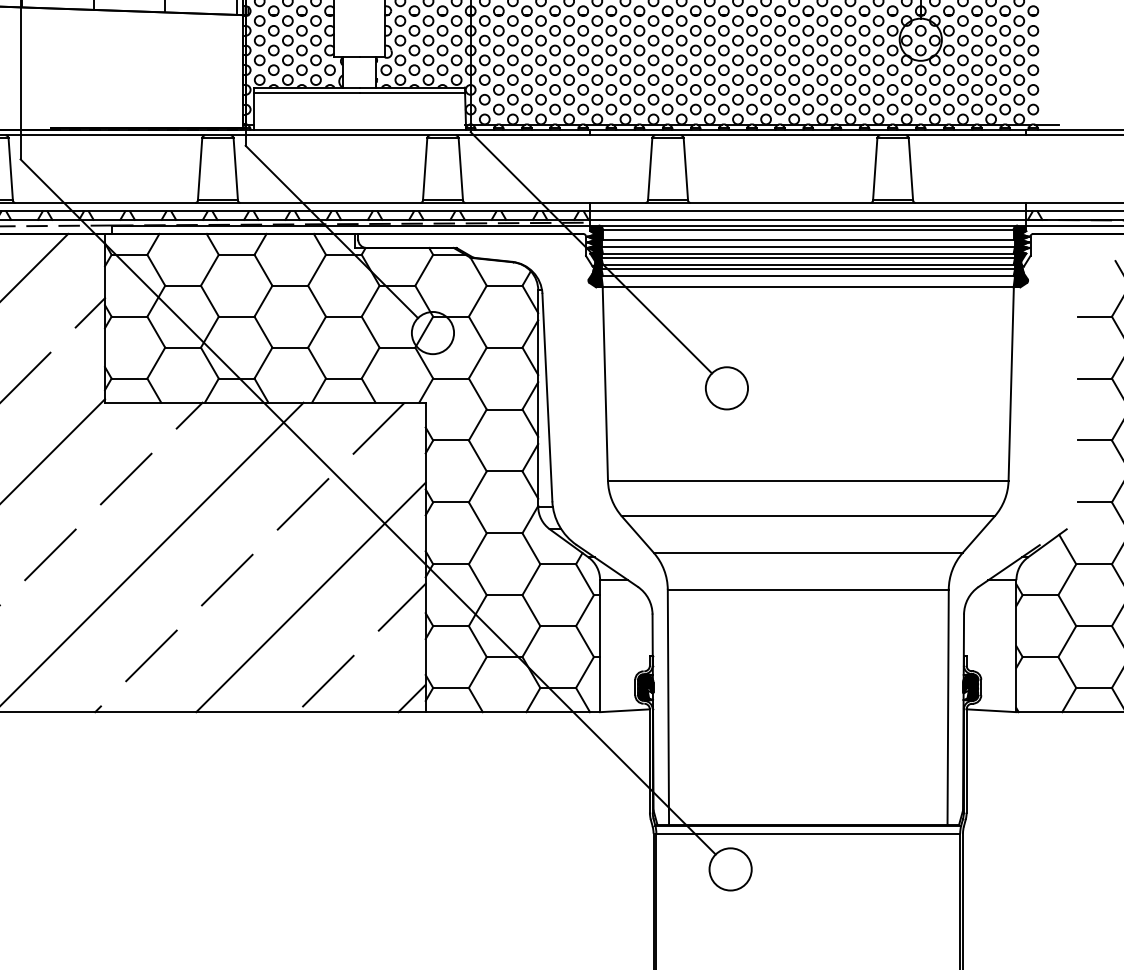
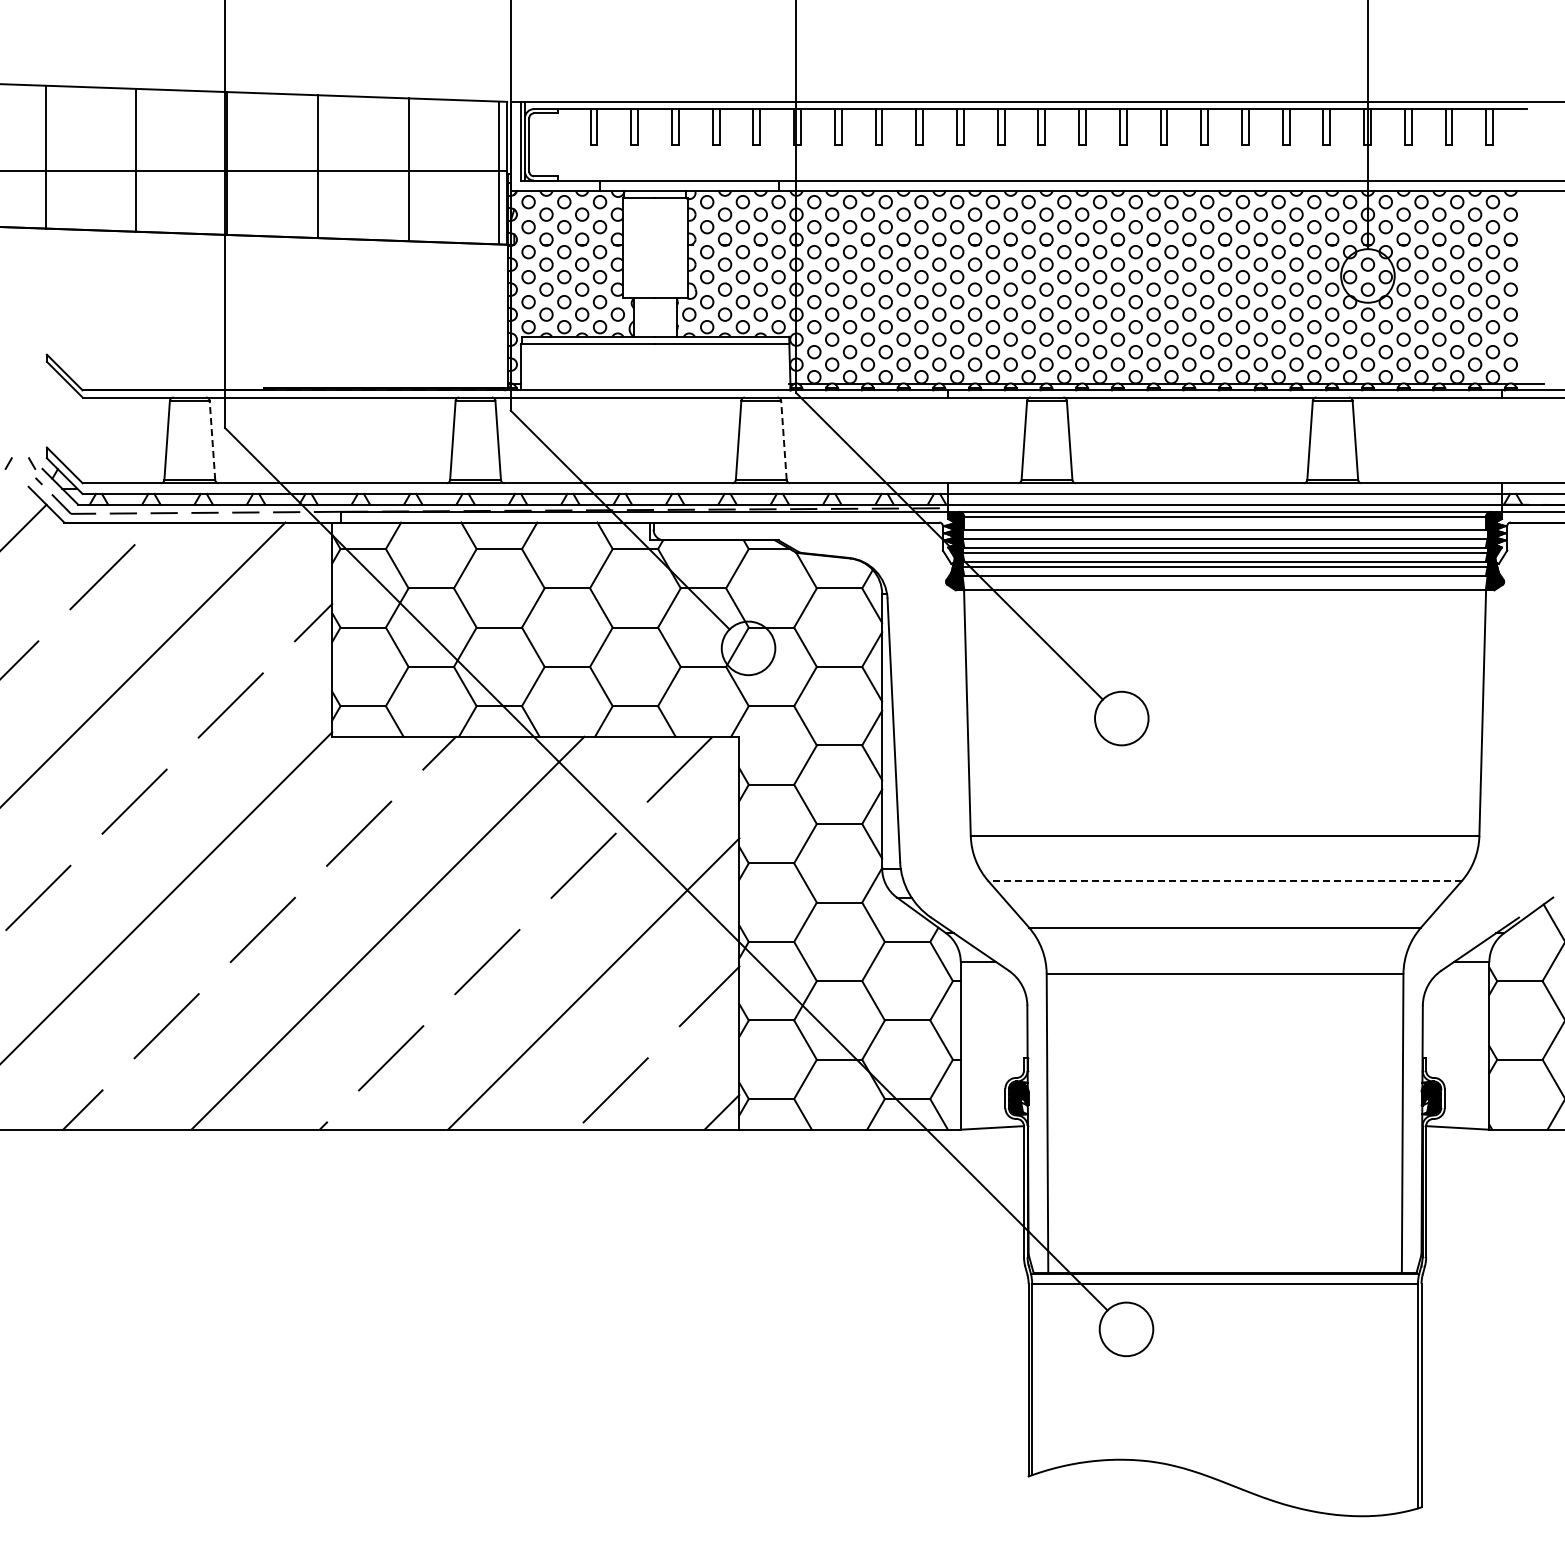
line: (10, 169) -> (212, 440), solid -> dashed
line: (460, 169) -> (783, 440), solid -> dashed
line: (808, 516) -> (1225, 881), solid -> dashed

